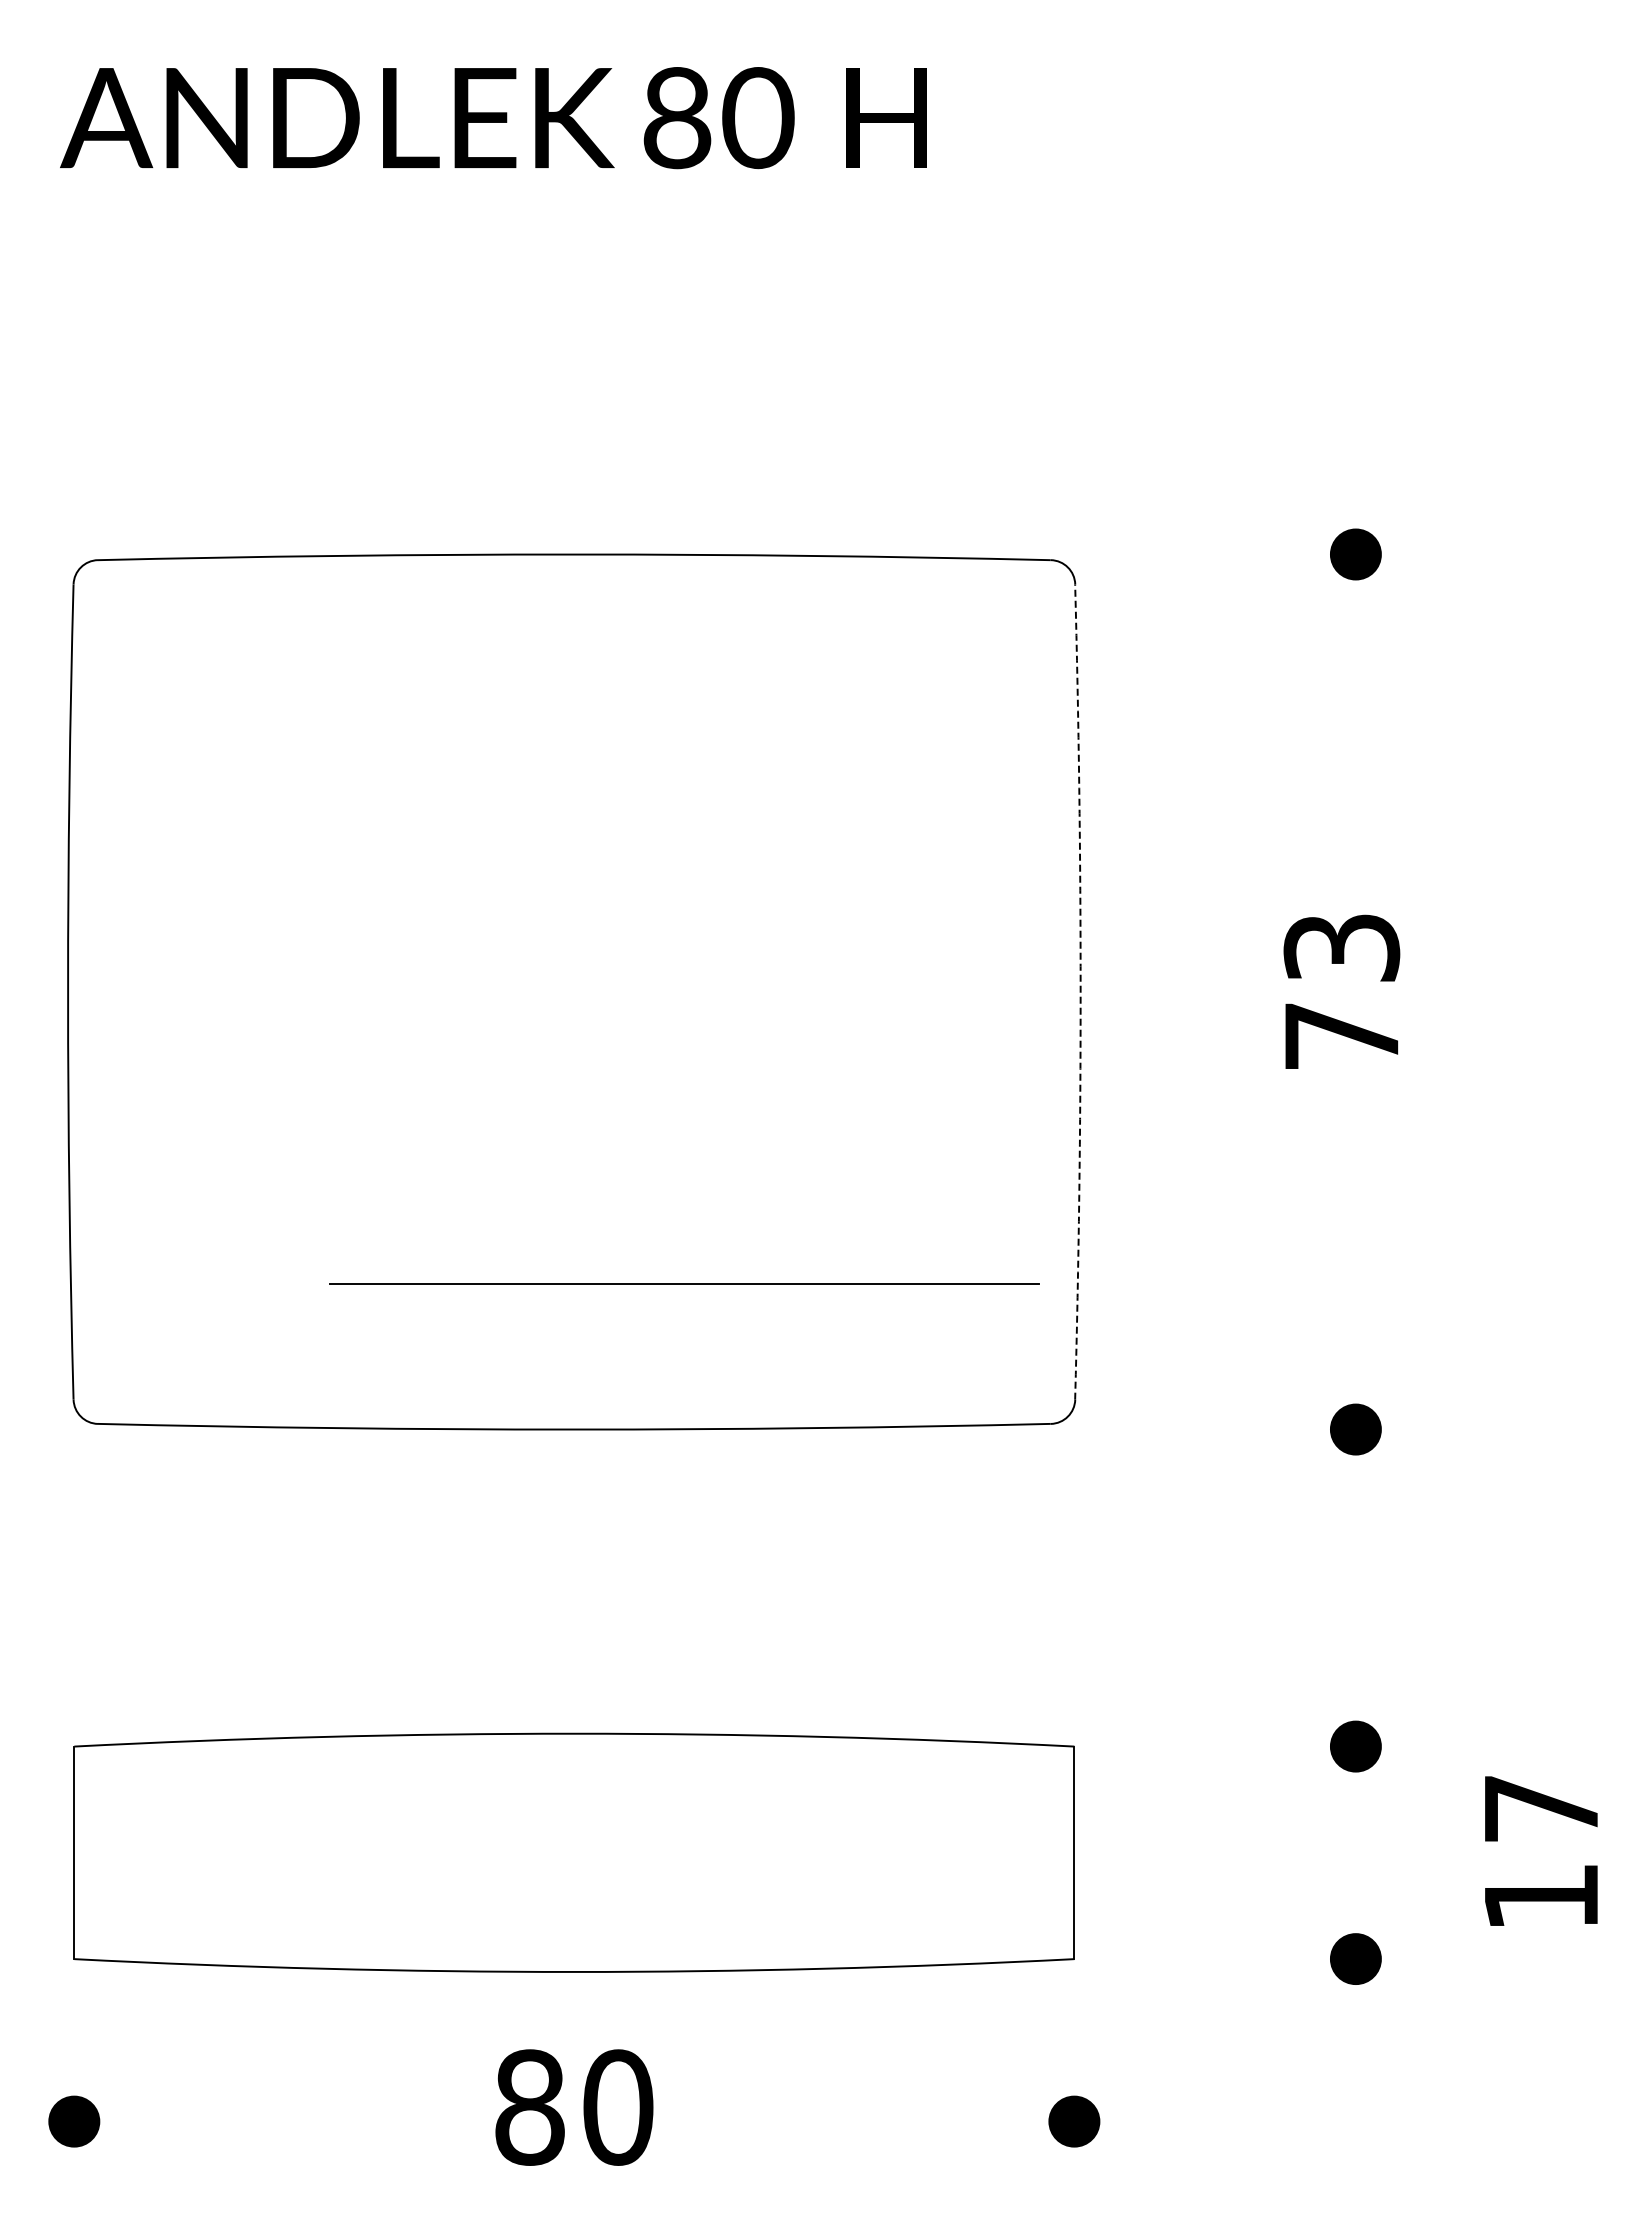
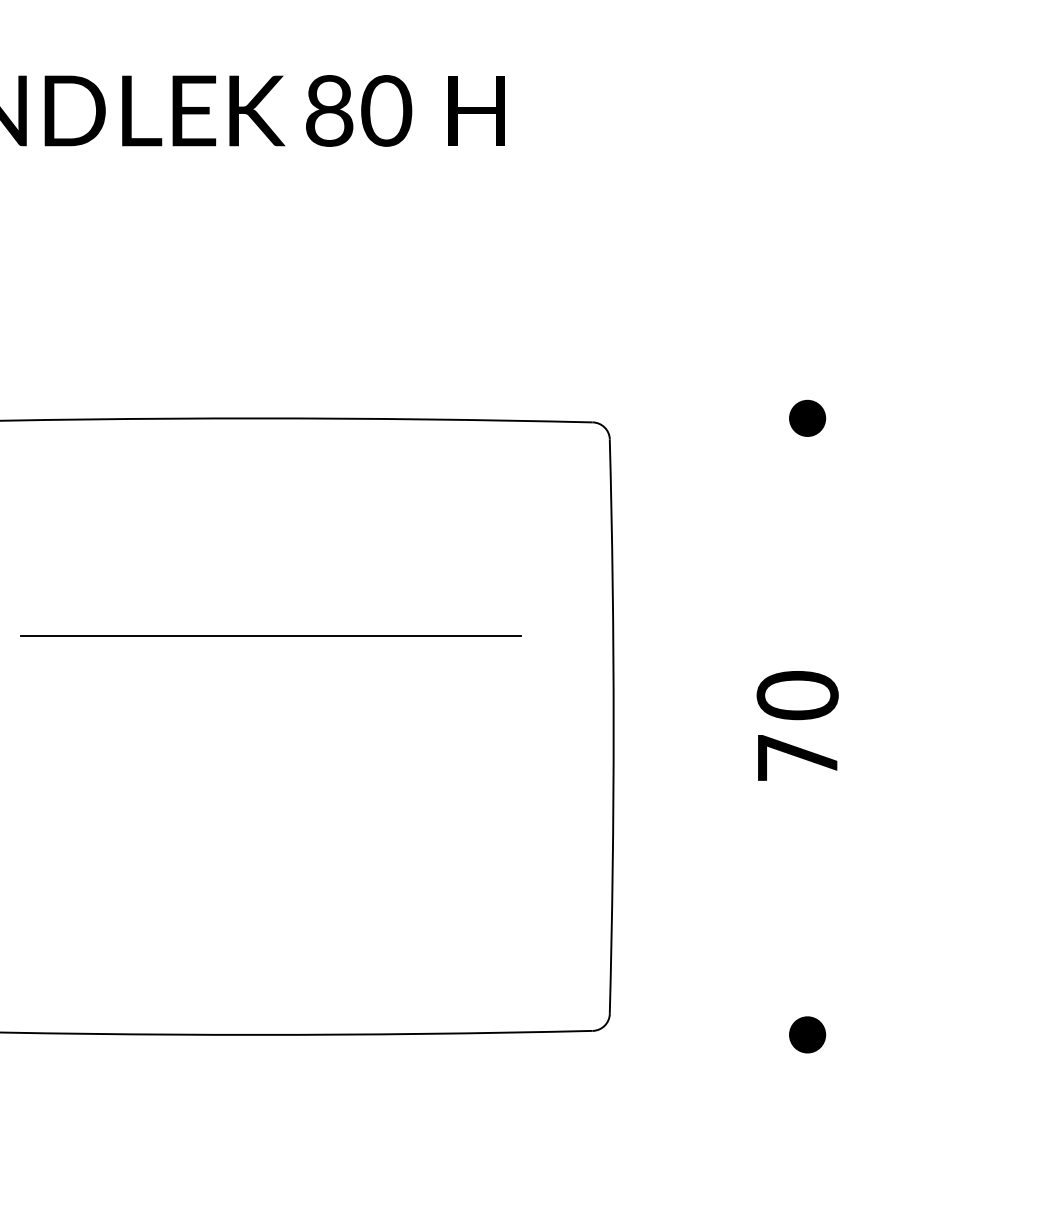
text: (1341, 947) -> (797, 695), 73 -> 70
arc: (1080, 992) -> (613, 726), dashed -> solid
line: (684, 1283) -> (271, 635), moved

